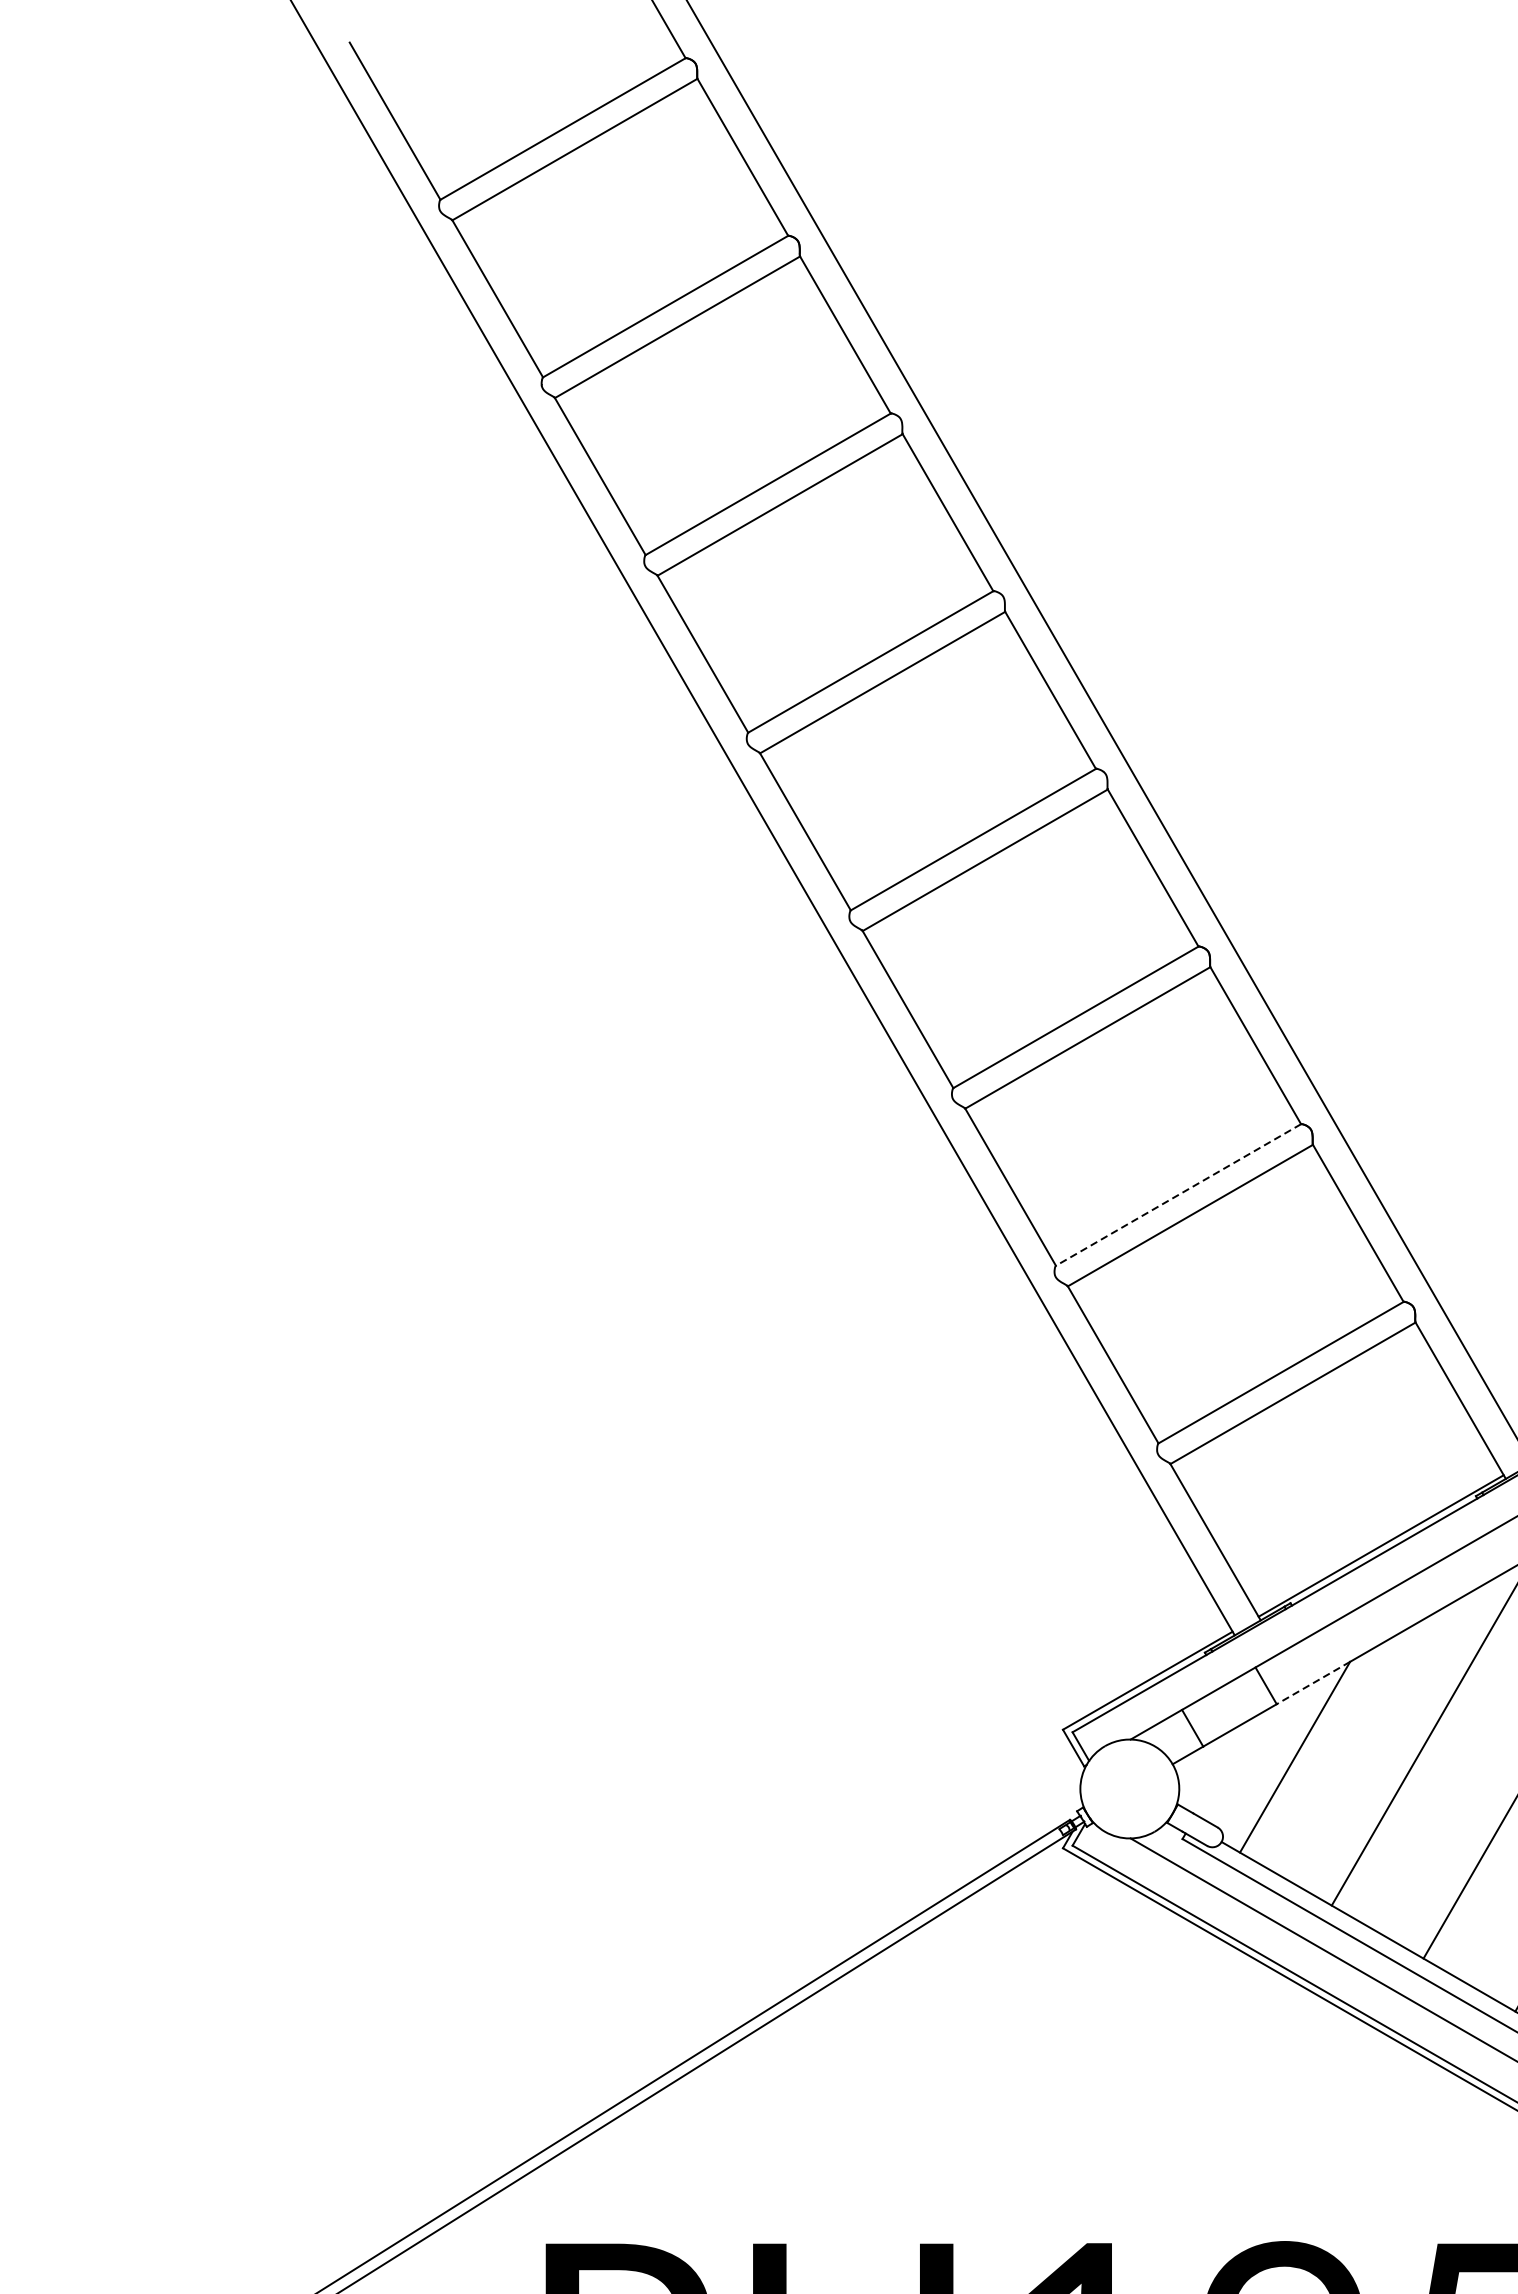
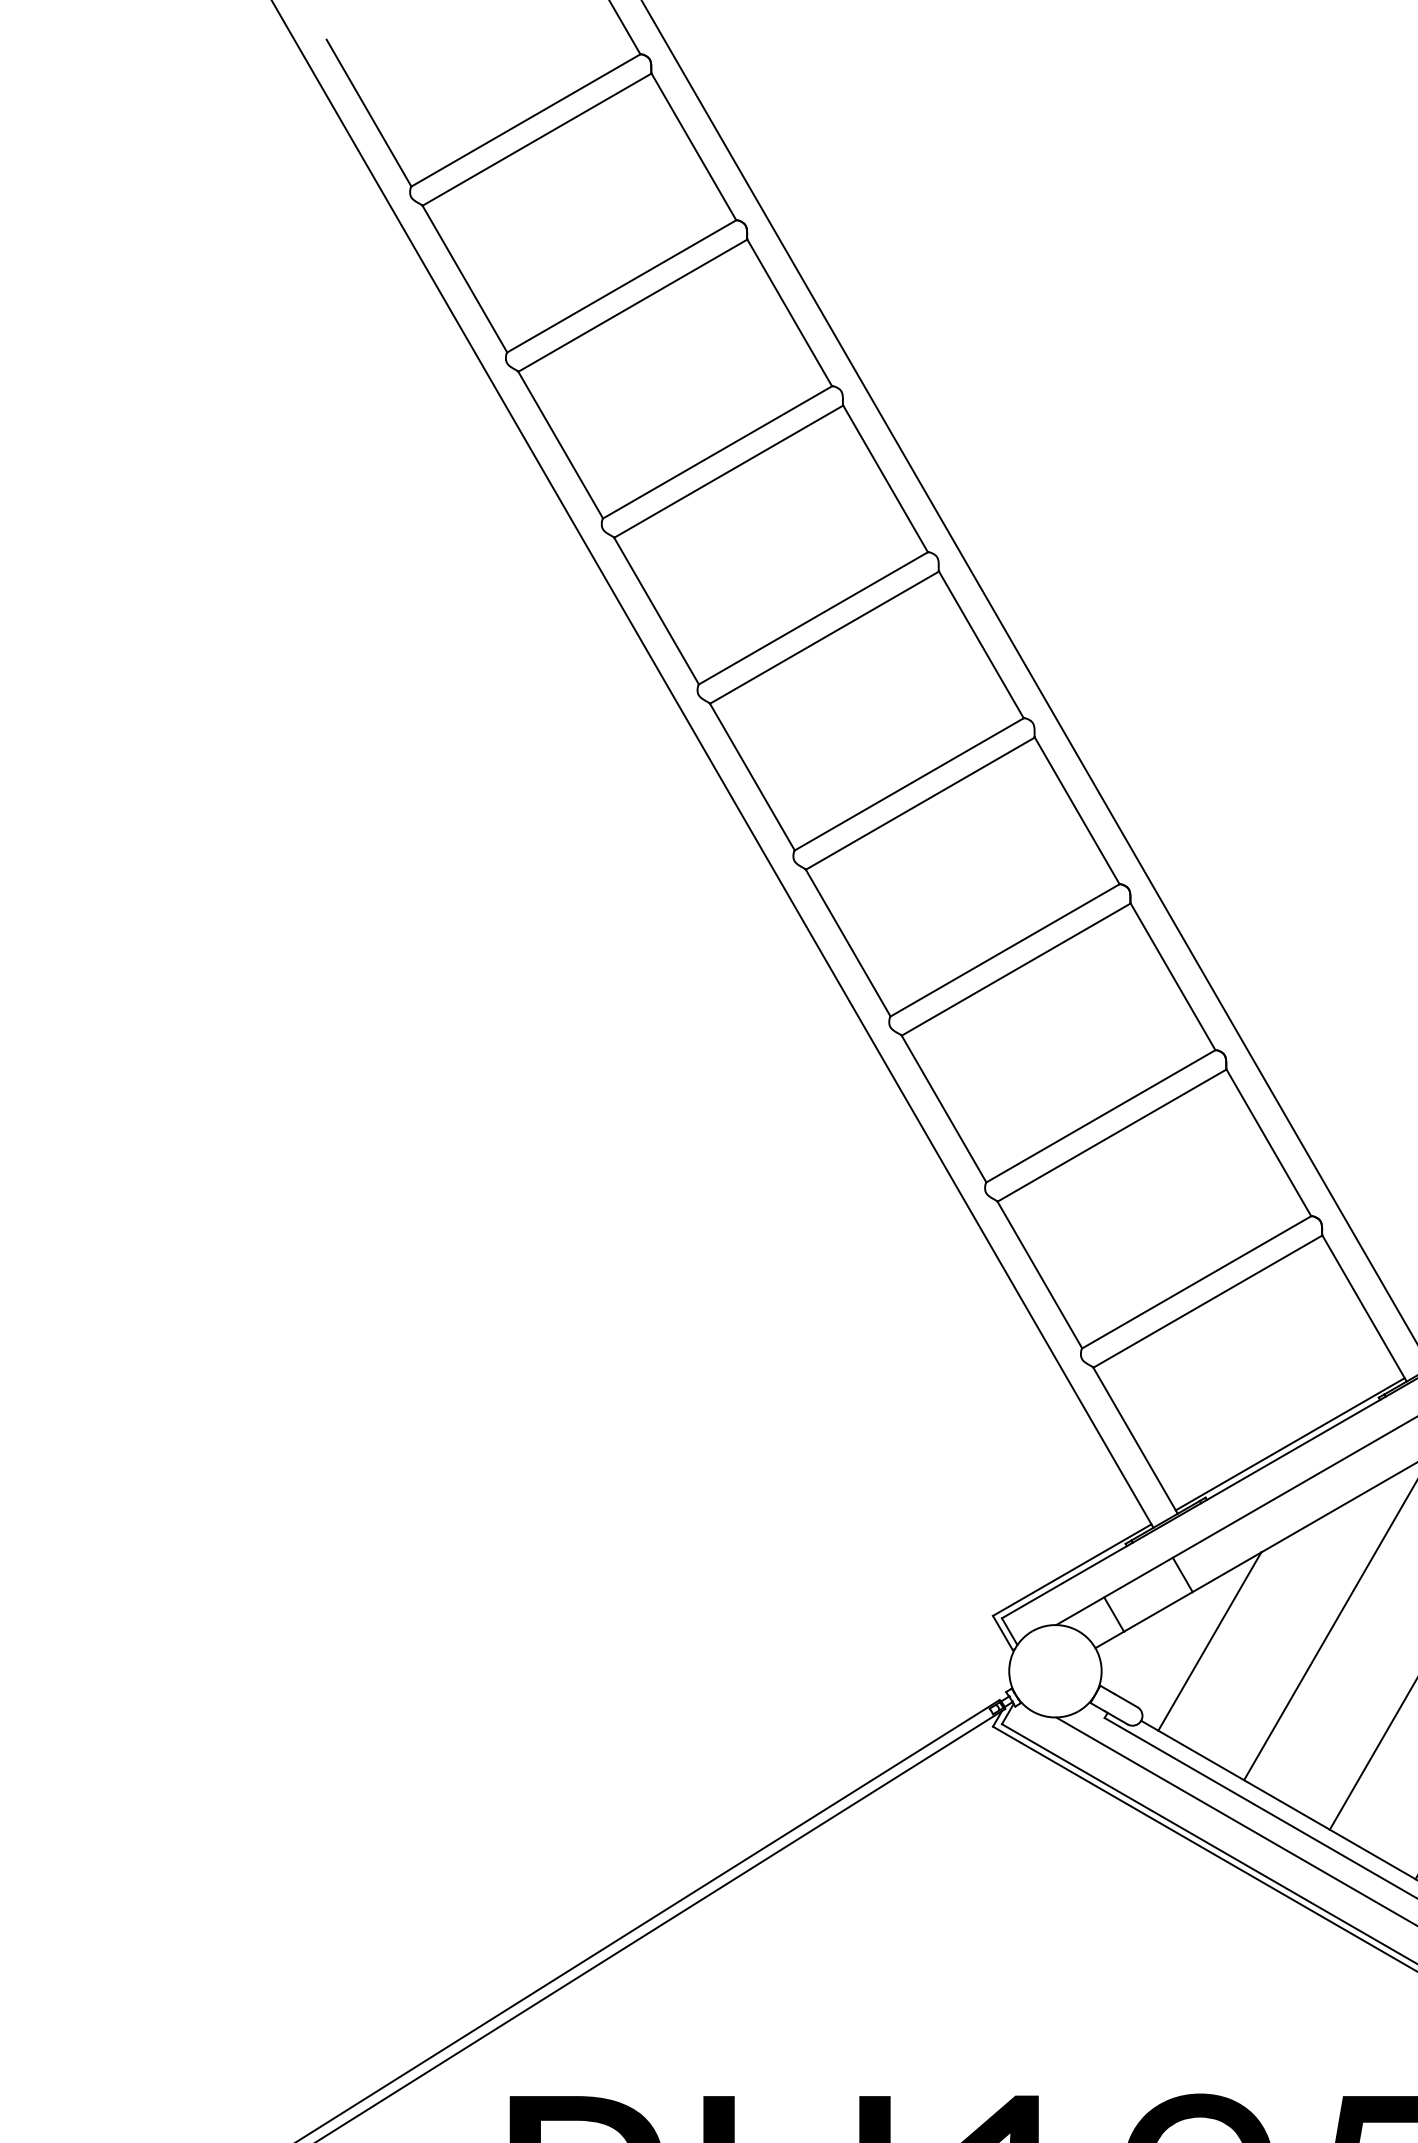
line: (1178, 1195) -> (1100, 1116), dashed -> solid
line: (1312, 1683) -> (1226, 1572), dashed -> solid

